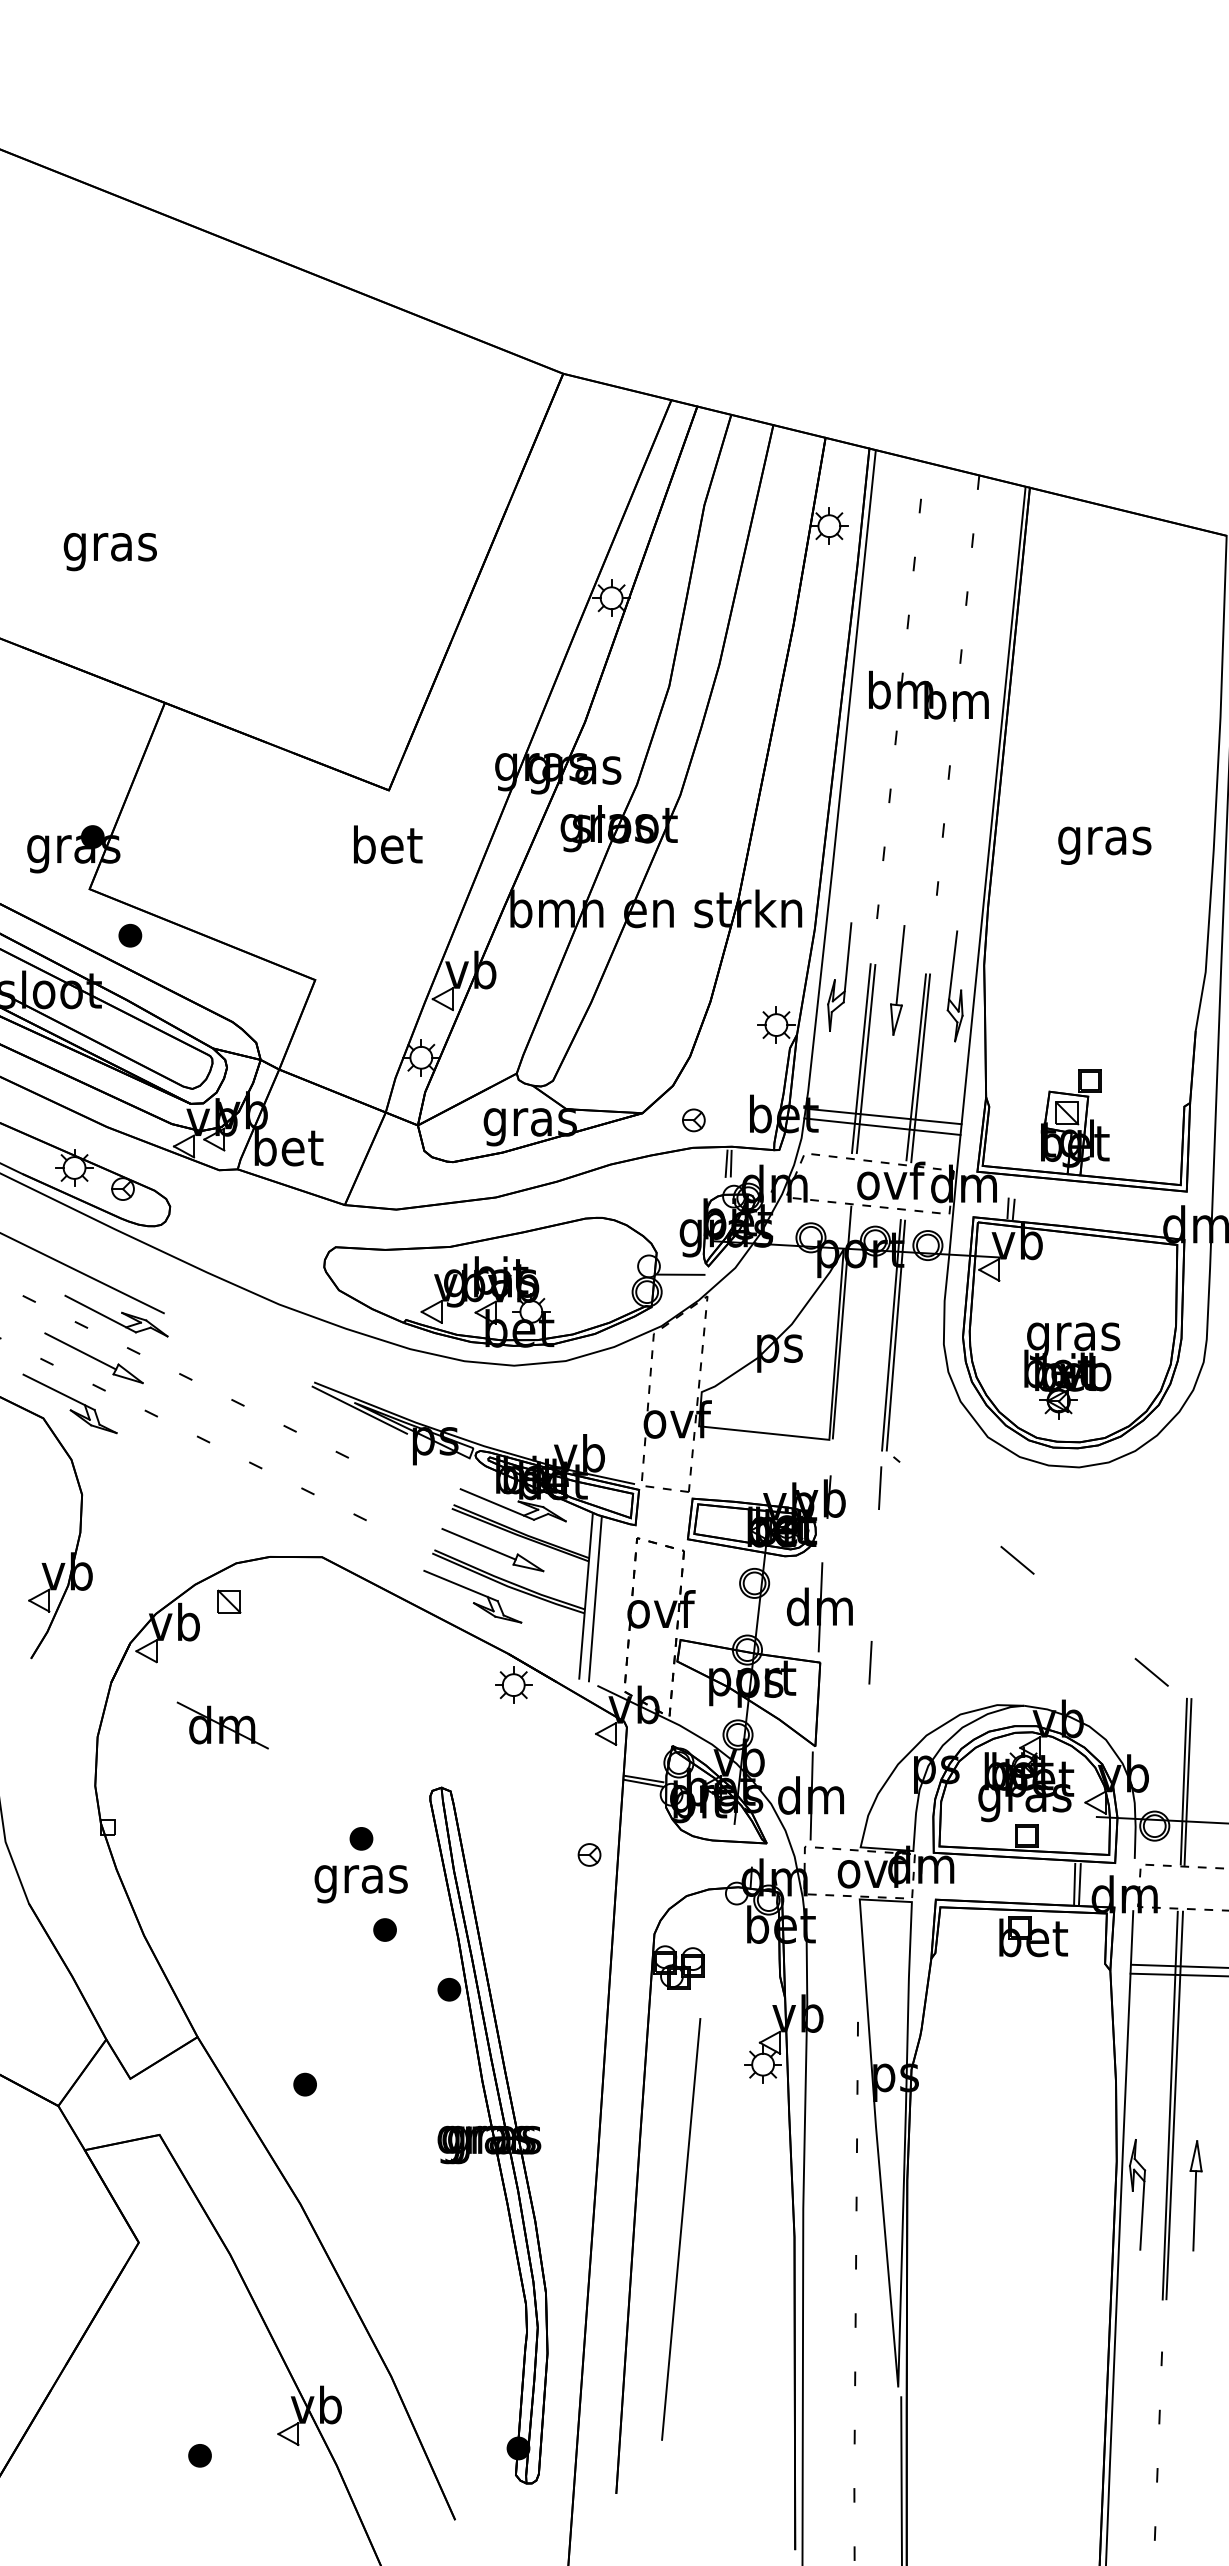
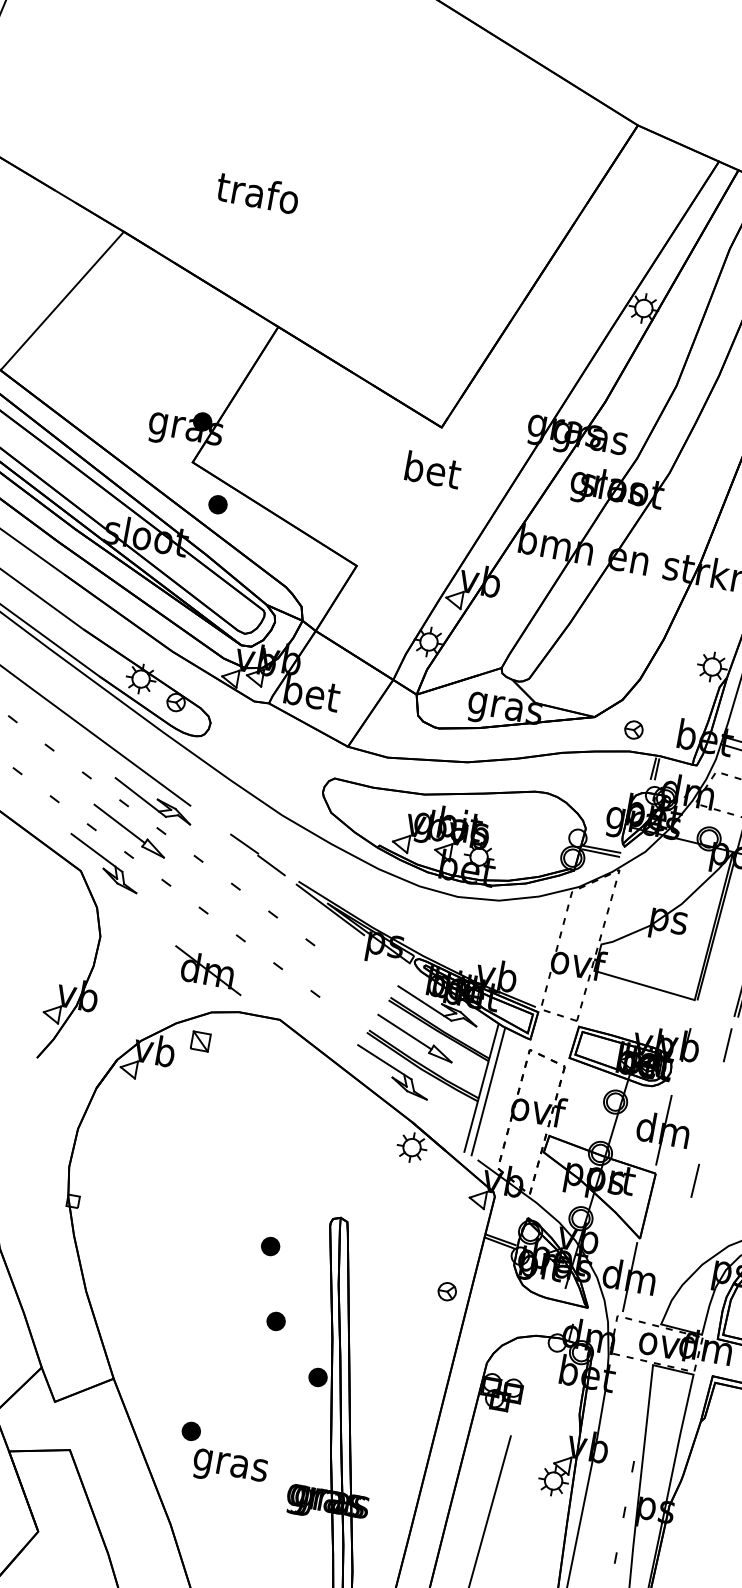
text: (109, 547) -> (257, 197), gras -> trafo
line: (680, 1279) -> (600, 853), added
line: (257, 1358) -> (257, 854), added
part: (222, 1725) -> (208, 970), moved
text: (360, 1884) -> (229, 1469), moved

